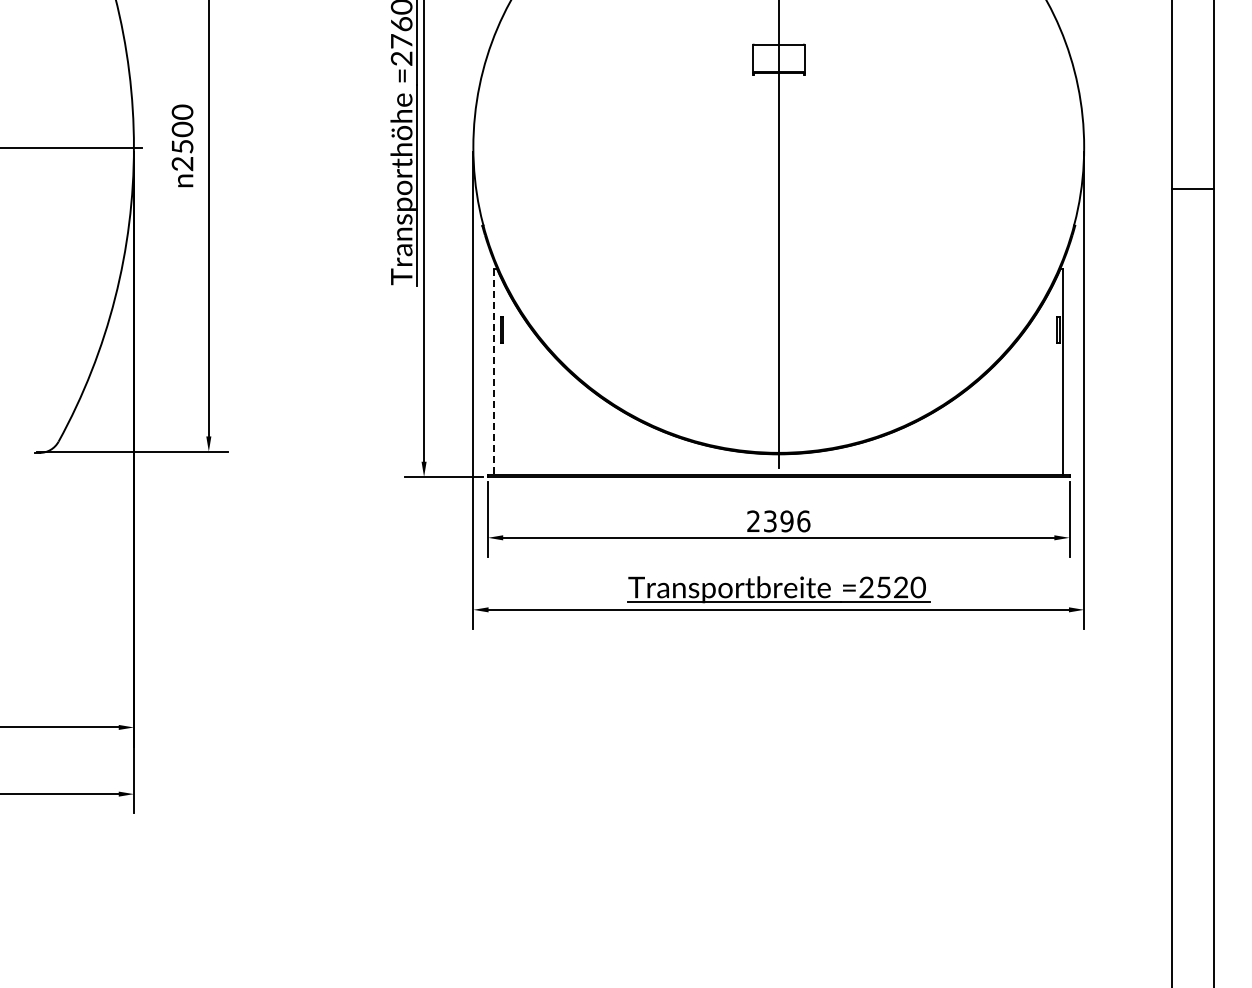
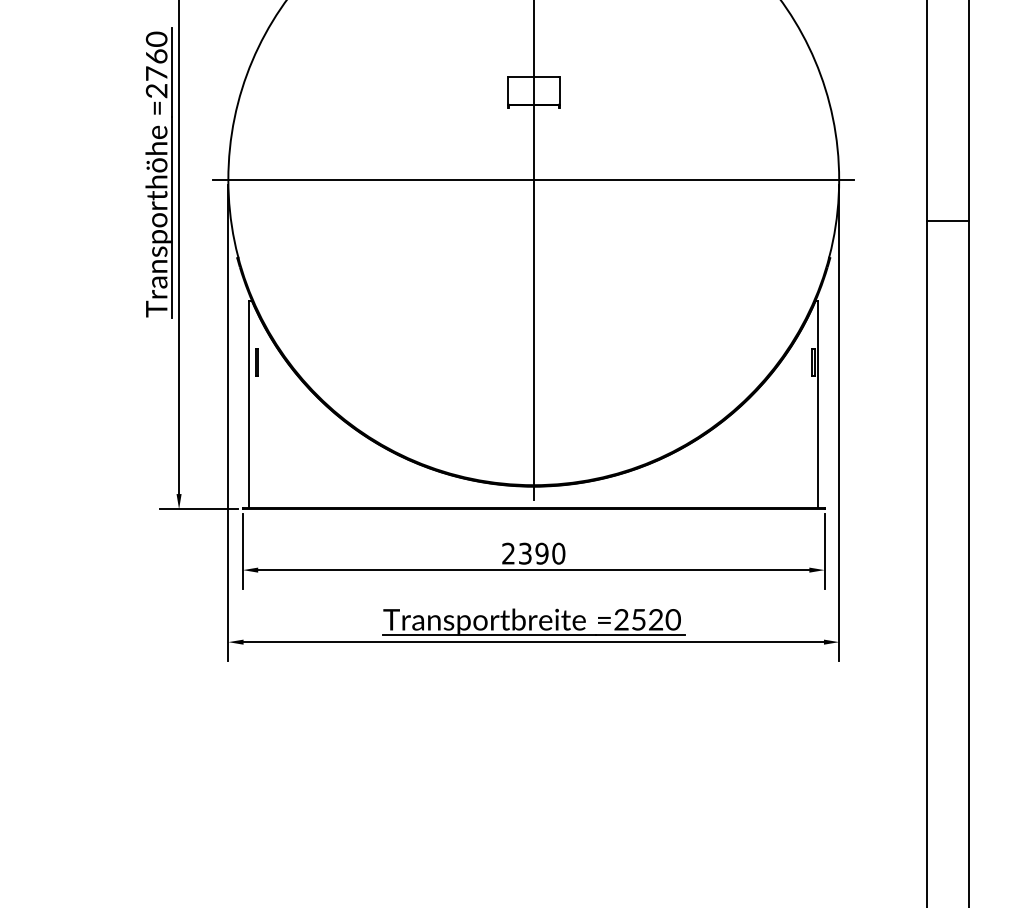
line: (778, 147) -> (533, 179), added
line: (494, 372) -> (249, 404), dashed -> solid
text: (803, 521) -> (558, 553), 2396 -> 2390

